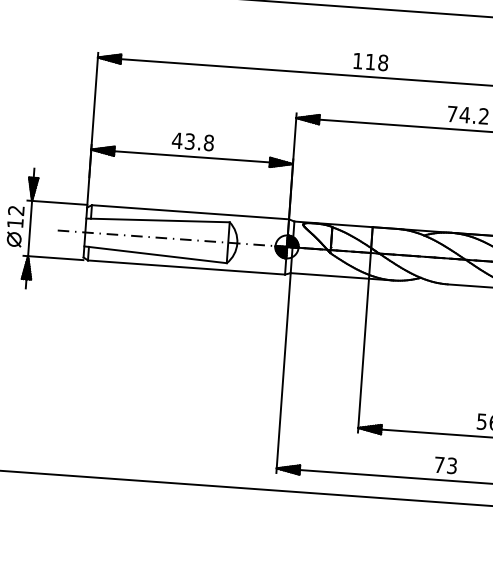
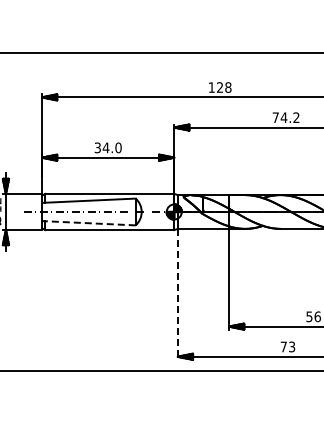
text: (369, 61) -> (219, 87), 118 -> 128
text: (192, 141) -> (107, 147), 43.8 -> 34.0
line: (154, 255) -> (88, 223), solid -> dashed
line: (282, 373) -> (177, 294), solid -> dashed

